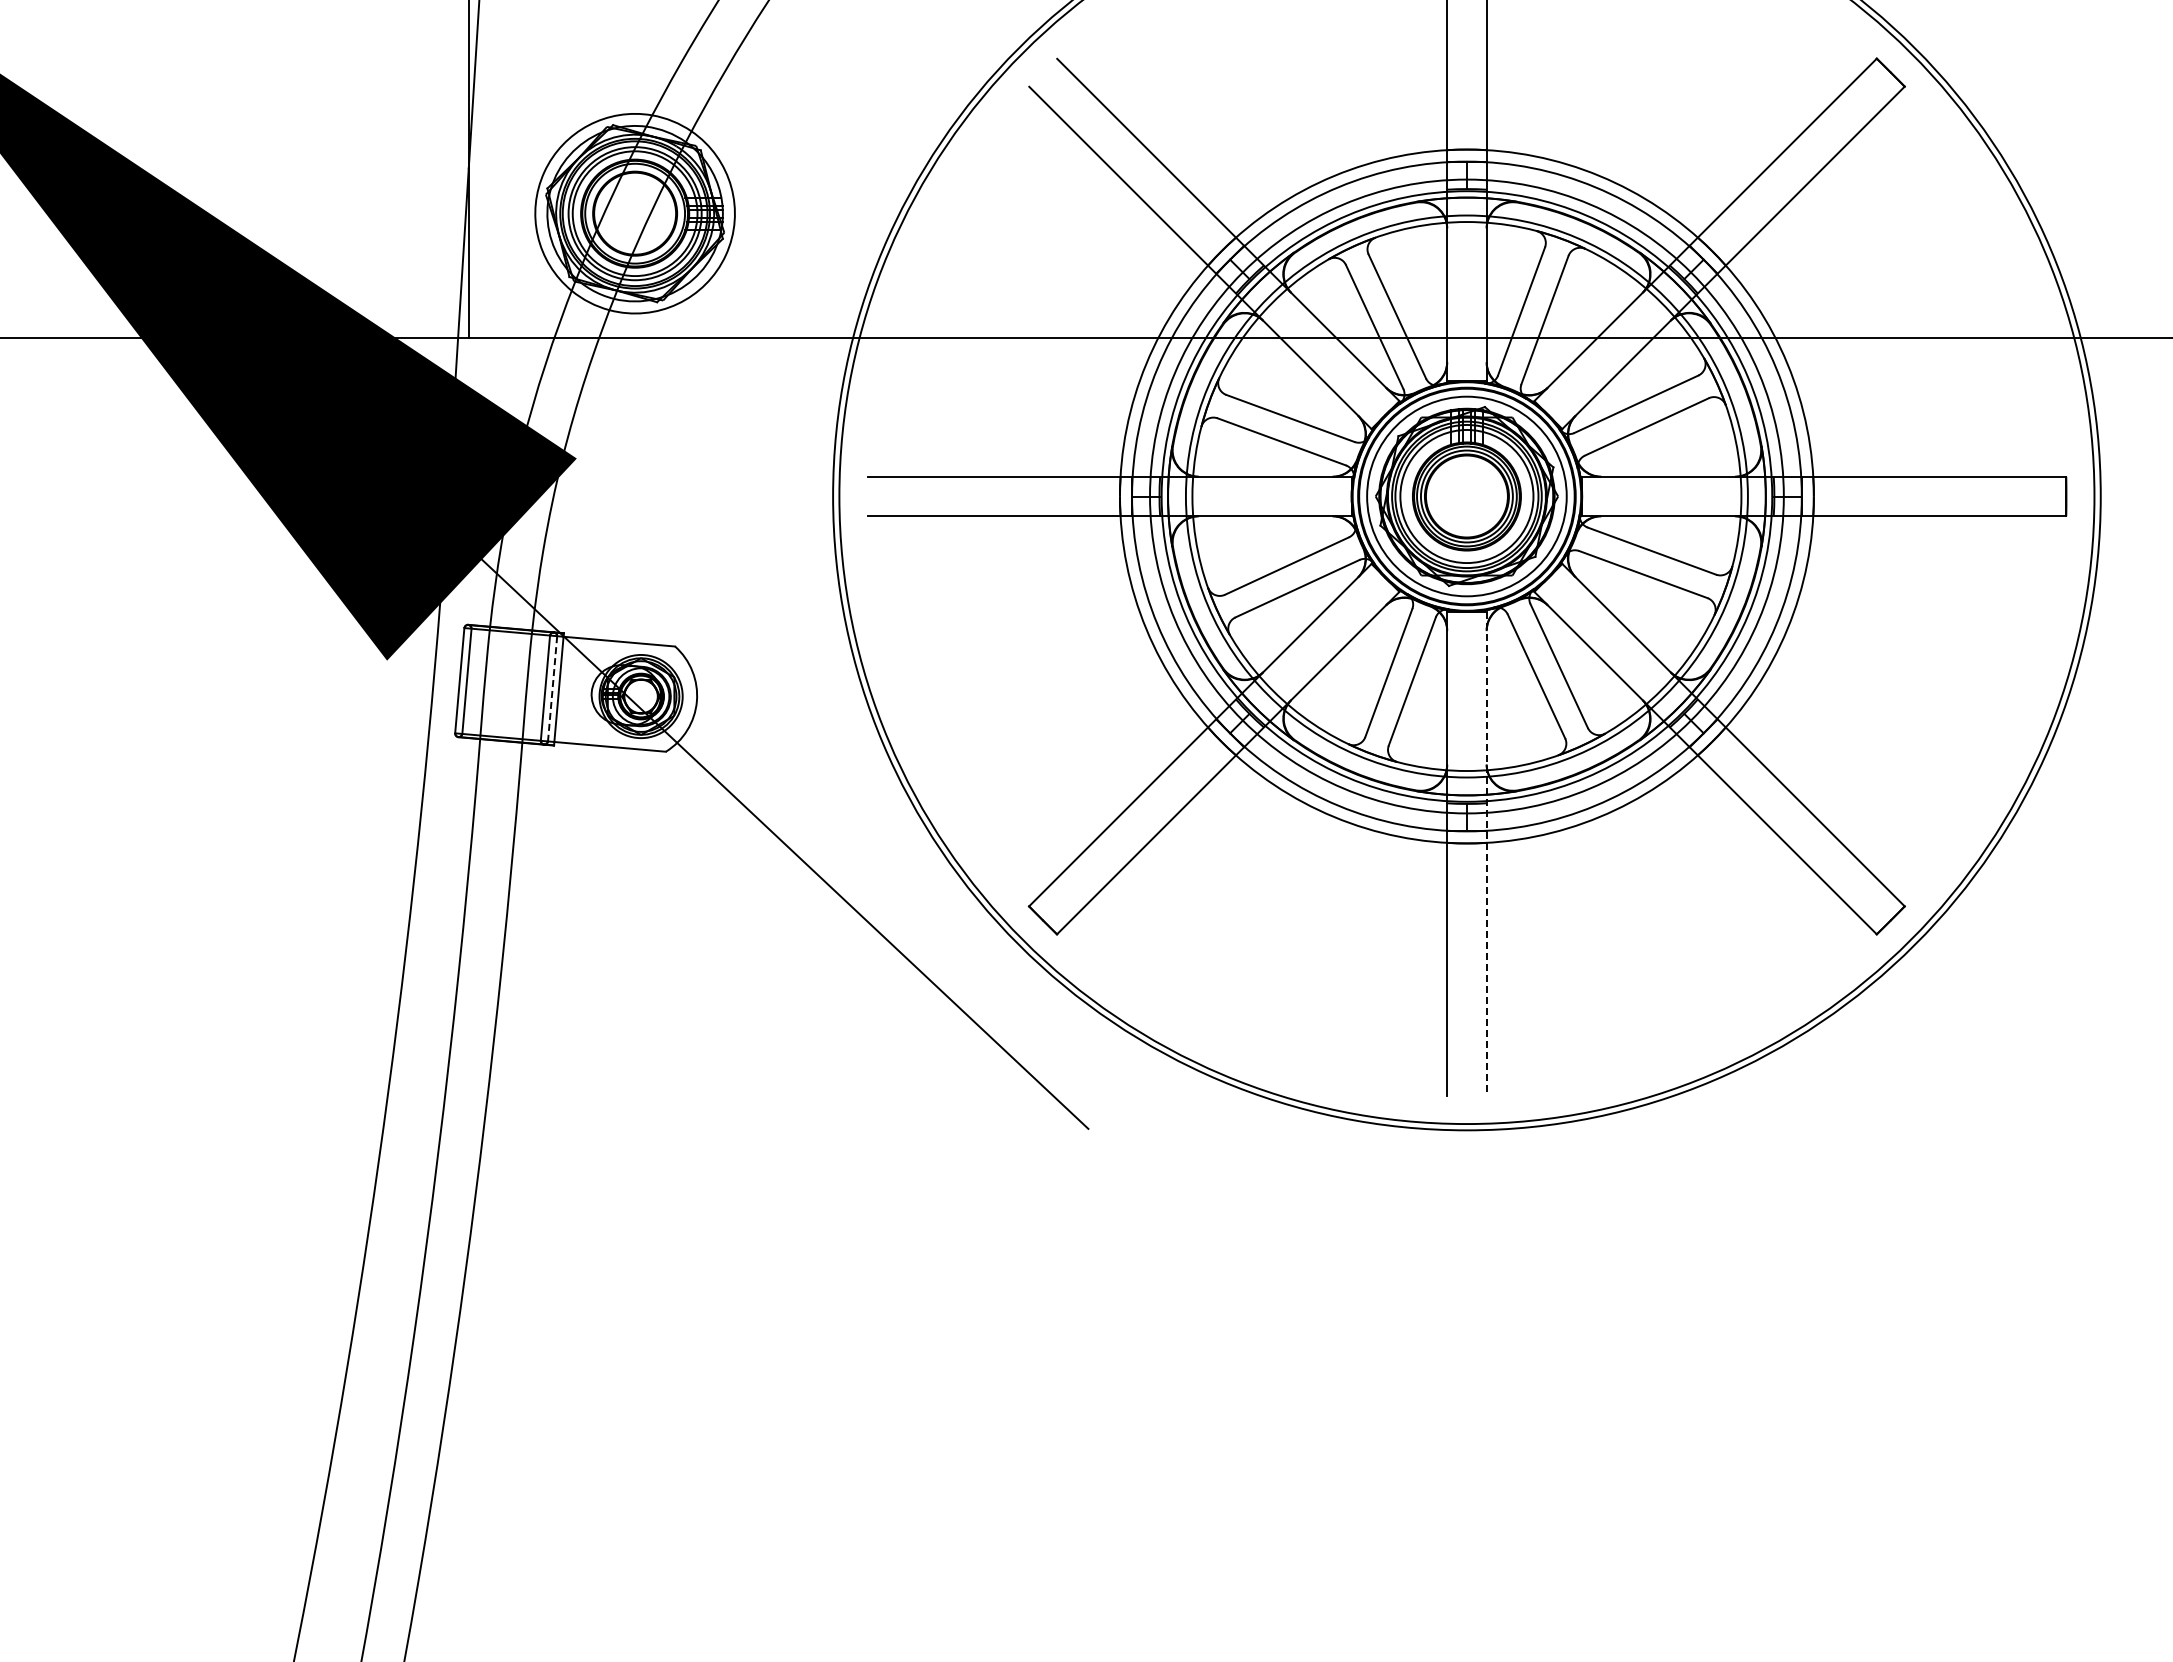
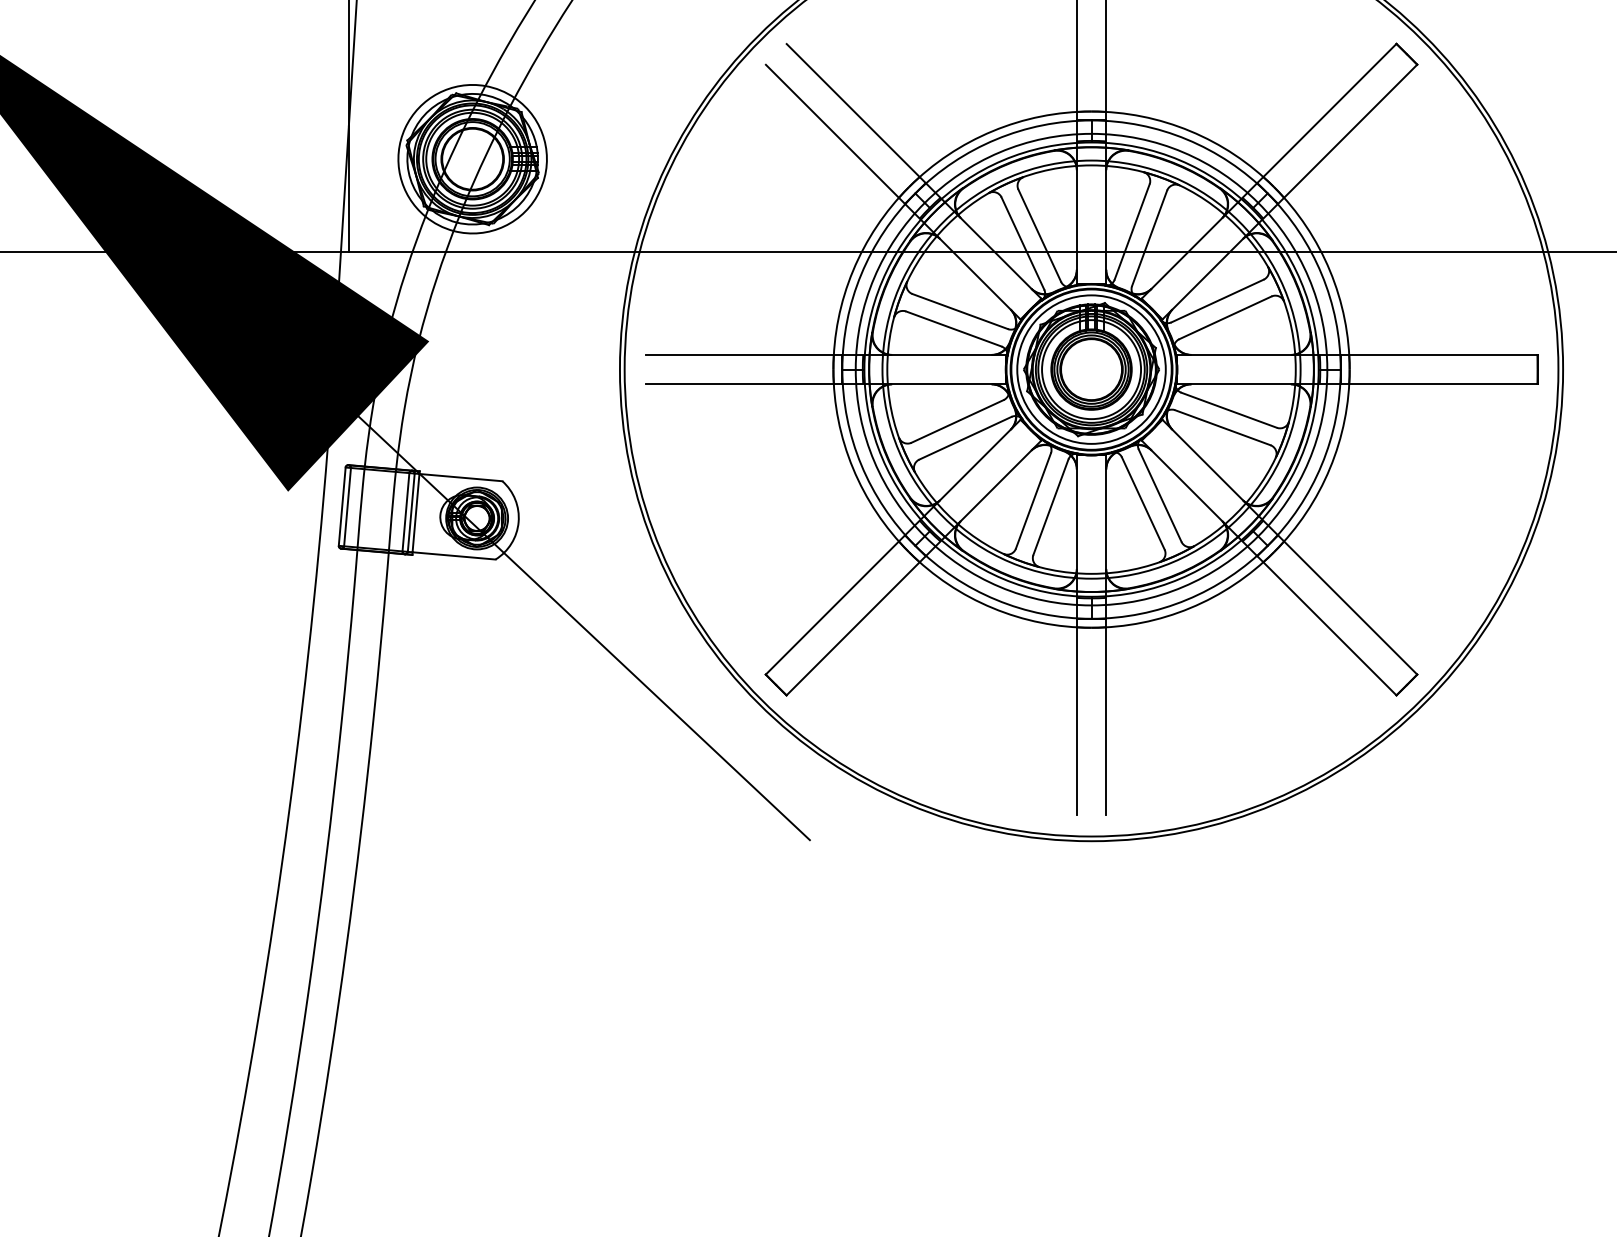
line: (552, 688) -> (411, 512), dashed -> solid
line: (1486, 854) -> (1106, 635), dashed -> solid

